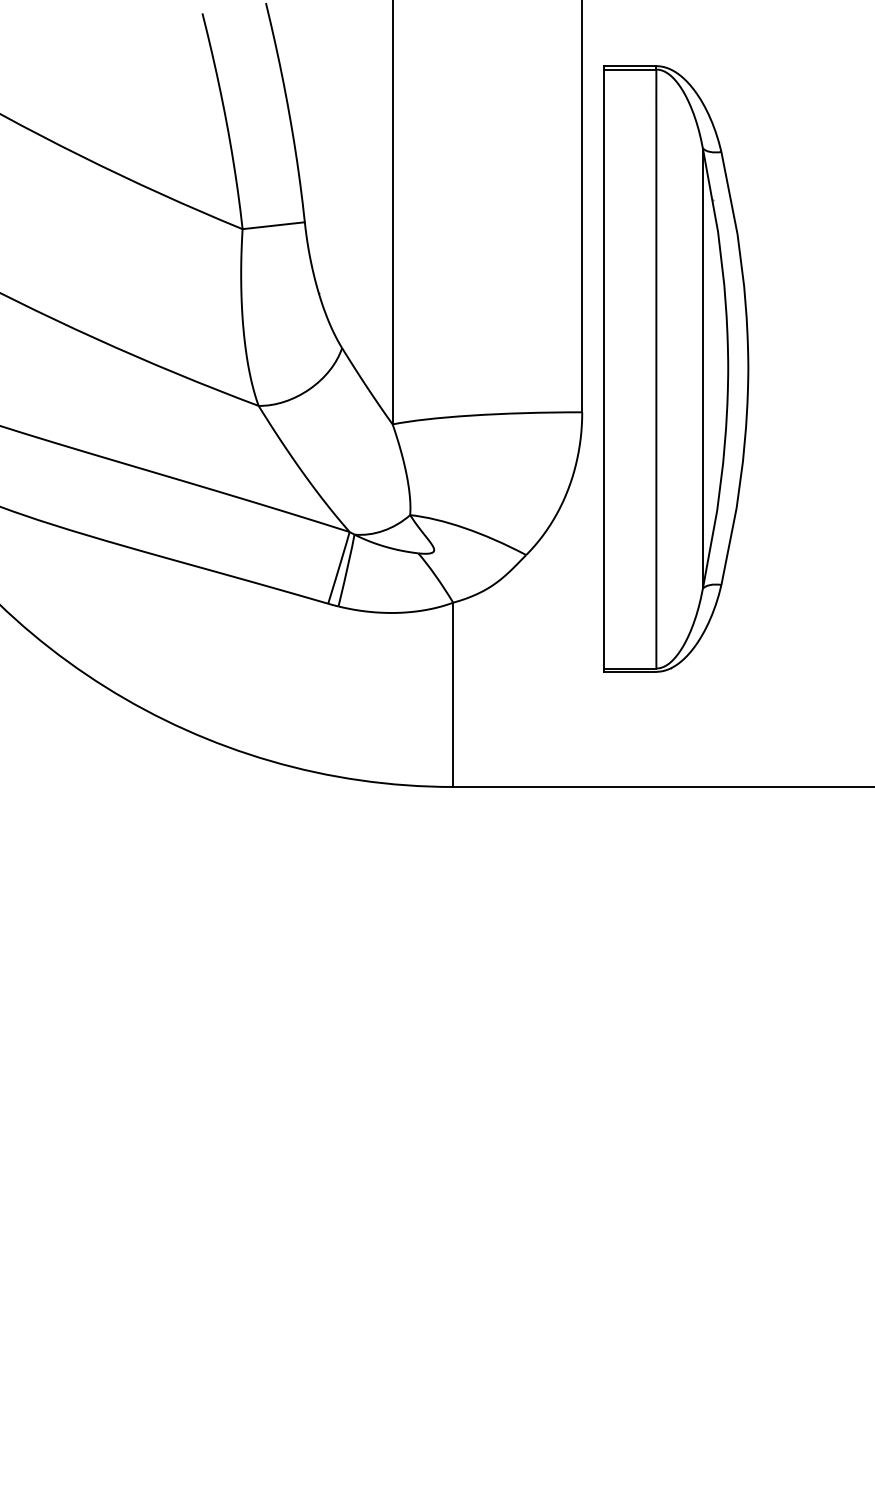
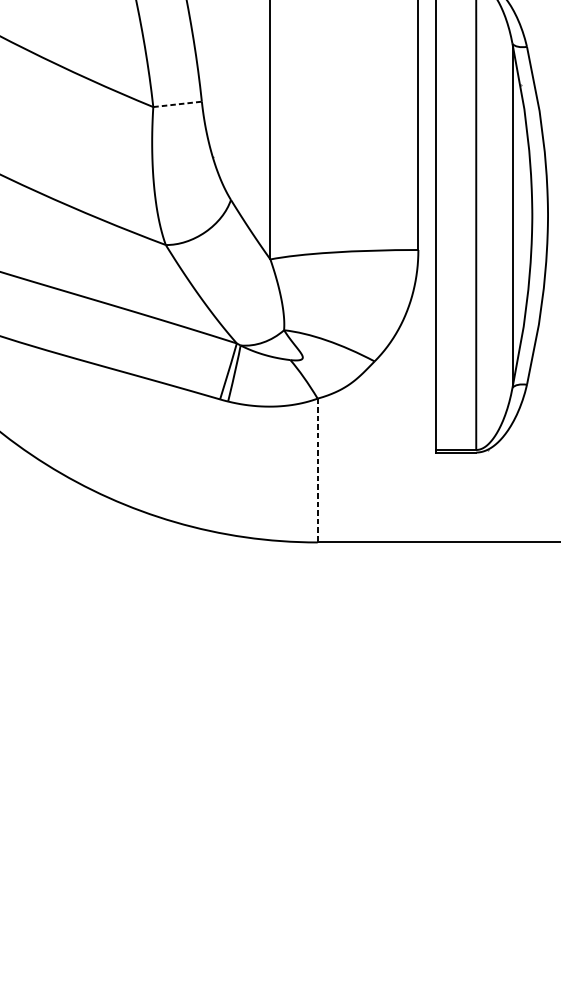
line: (274, 225) -> (178, 104), solid -> dashed
line: (453, 695) -> (317, 471), solid -> dashed

